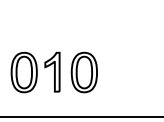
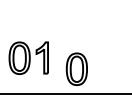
part: (83, 71) -> (76, 68), moved

